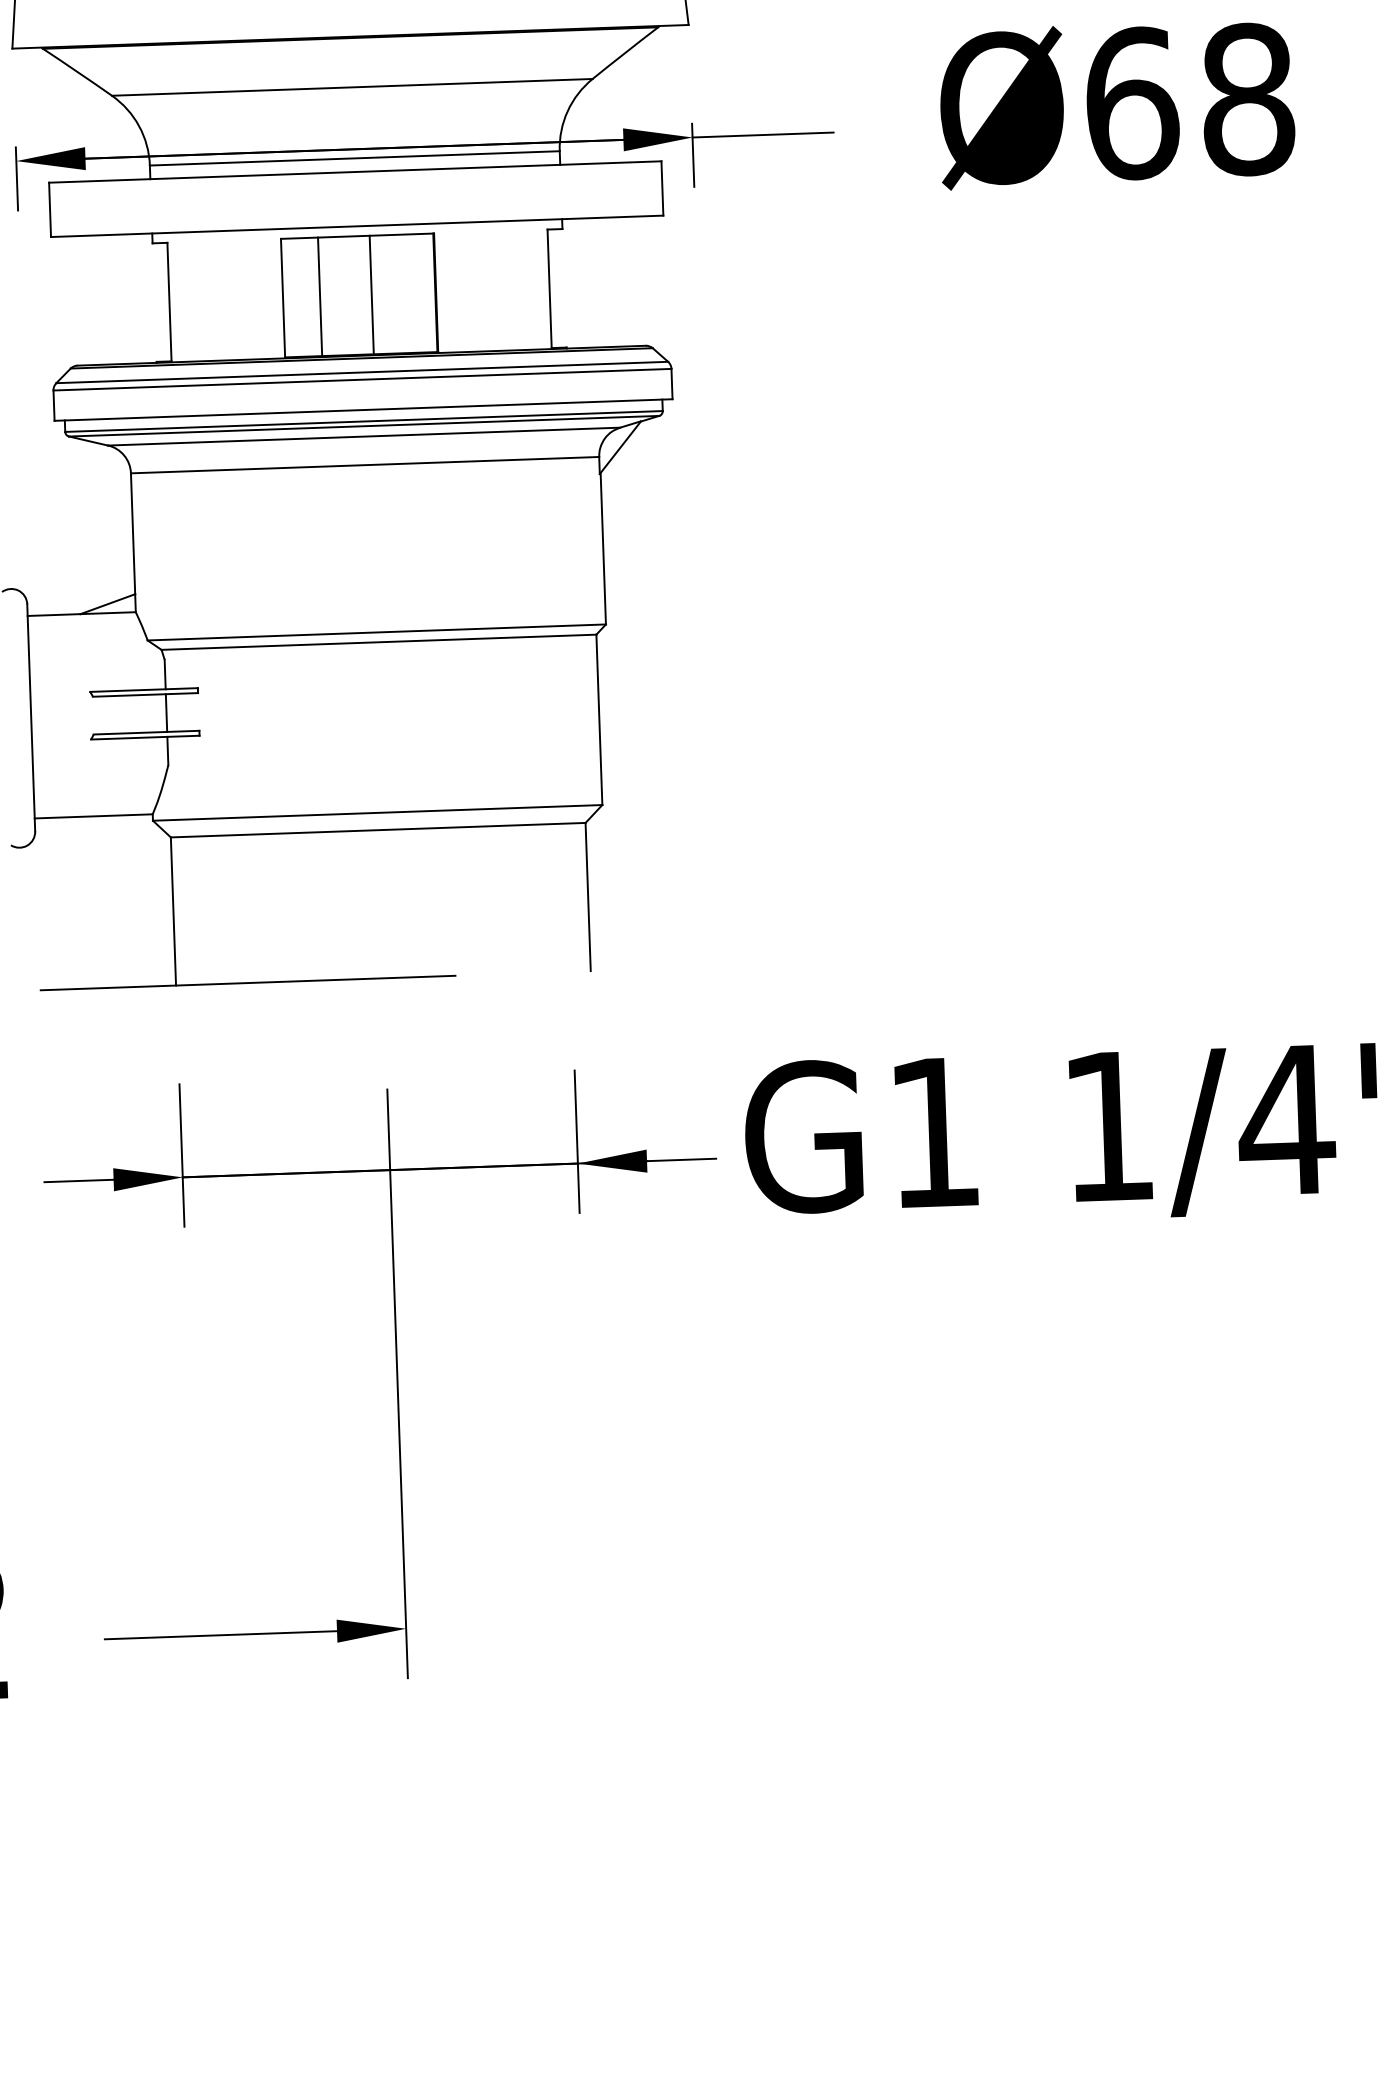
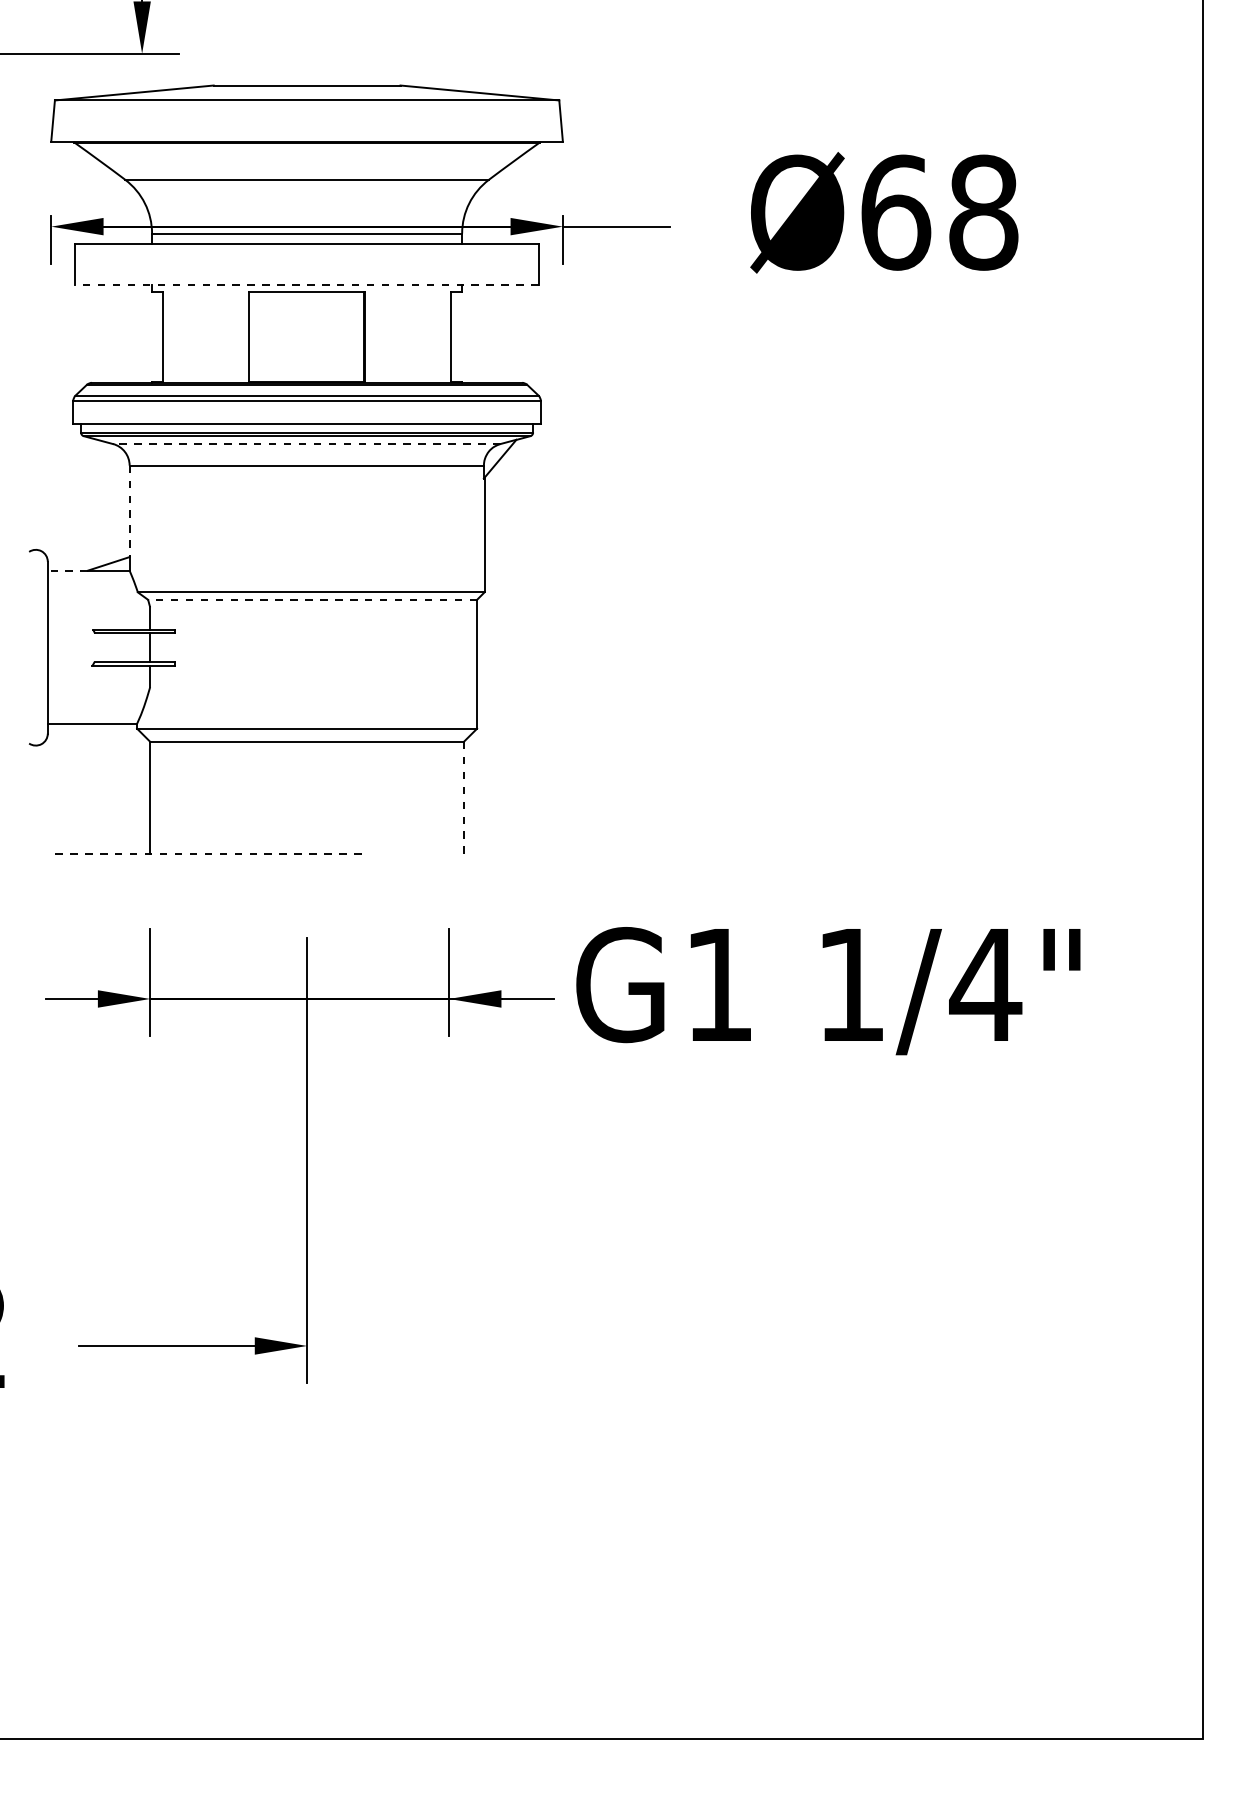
line: (357, 225) -> (307, 284), solid -> dashed
line: (372, 295) -> (316, 337), removed
line: (320, 297) -> (277, 337), removed
line: (363, 437) -> (306, 444), solid -> dashed
line: (132, 533) -> (129, 511), solid -> dashed
line: (53, 614) -> (67, 570), solid -> dashed
line: (378, 641) -> (312, 599), solid -> dashed
line: (587, 896) -> (463, 797), solid -> dashed
line: (247, 982) -> (204, 853), solid -> dashed

